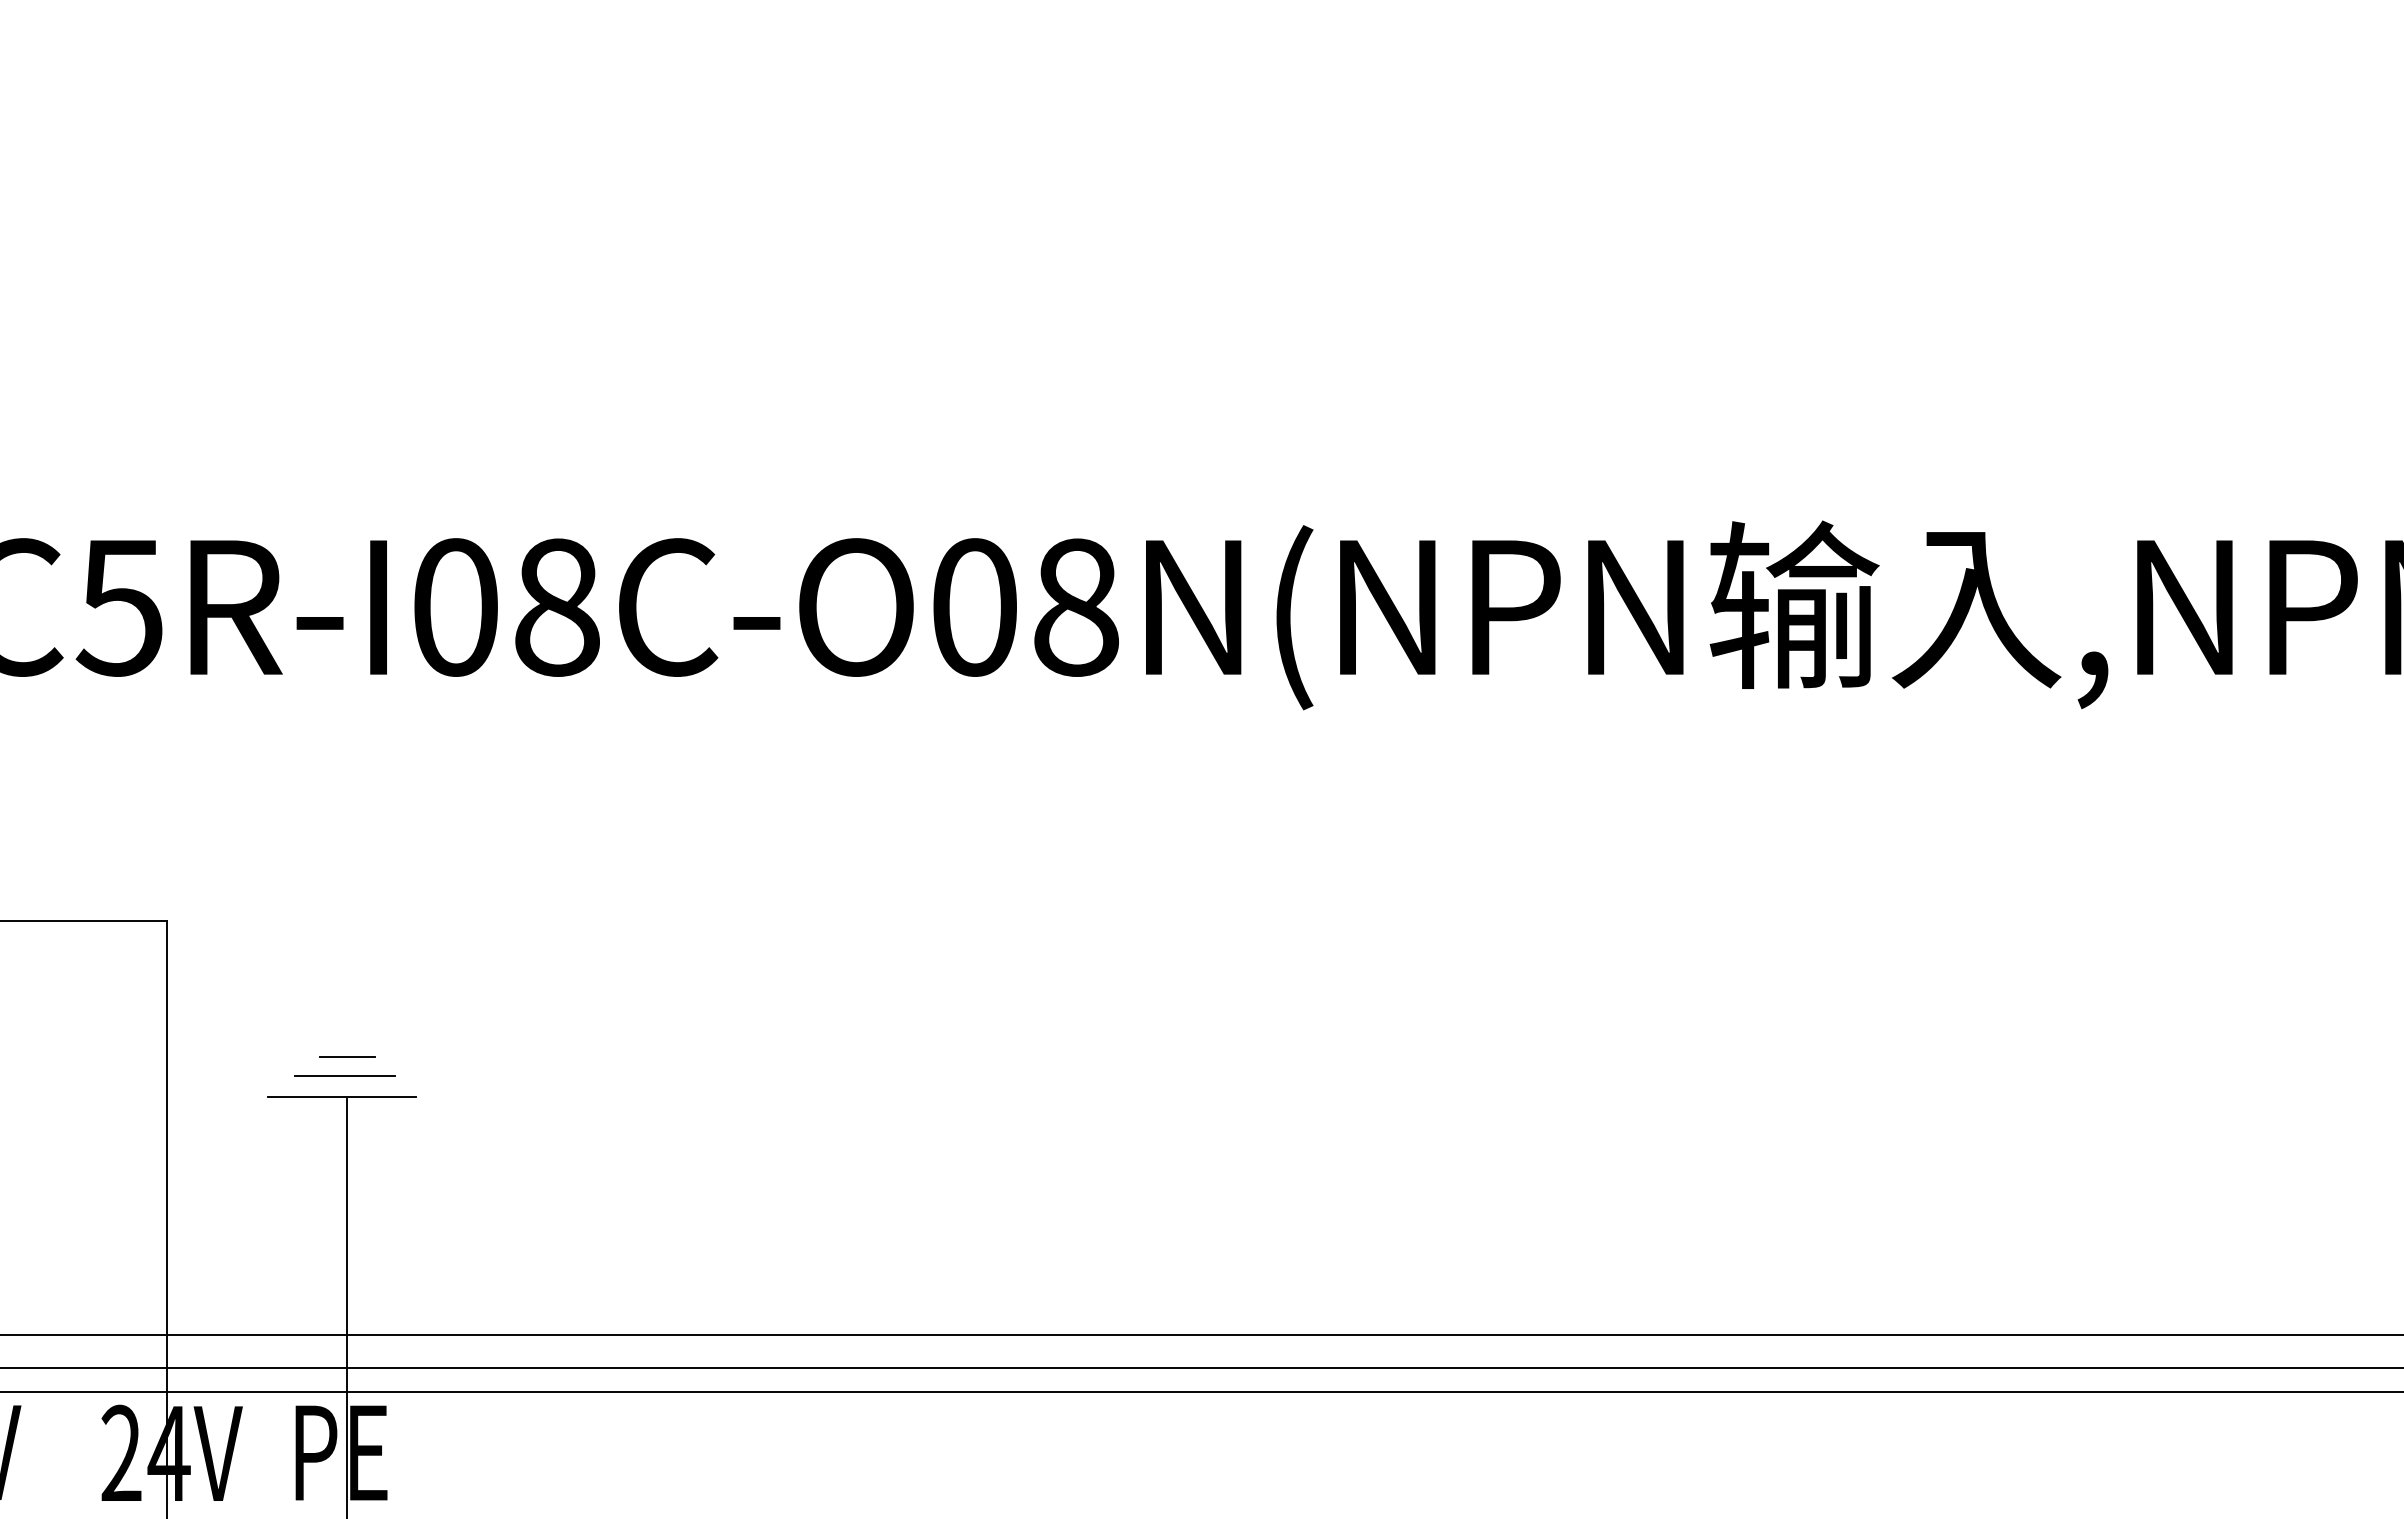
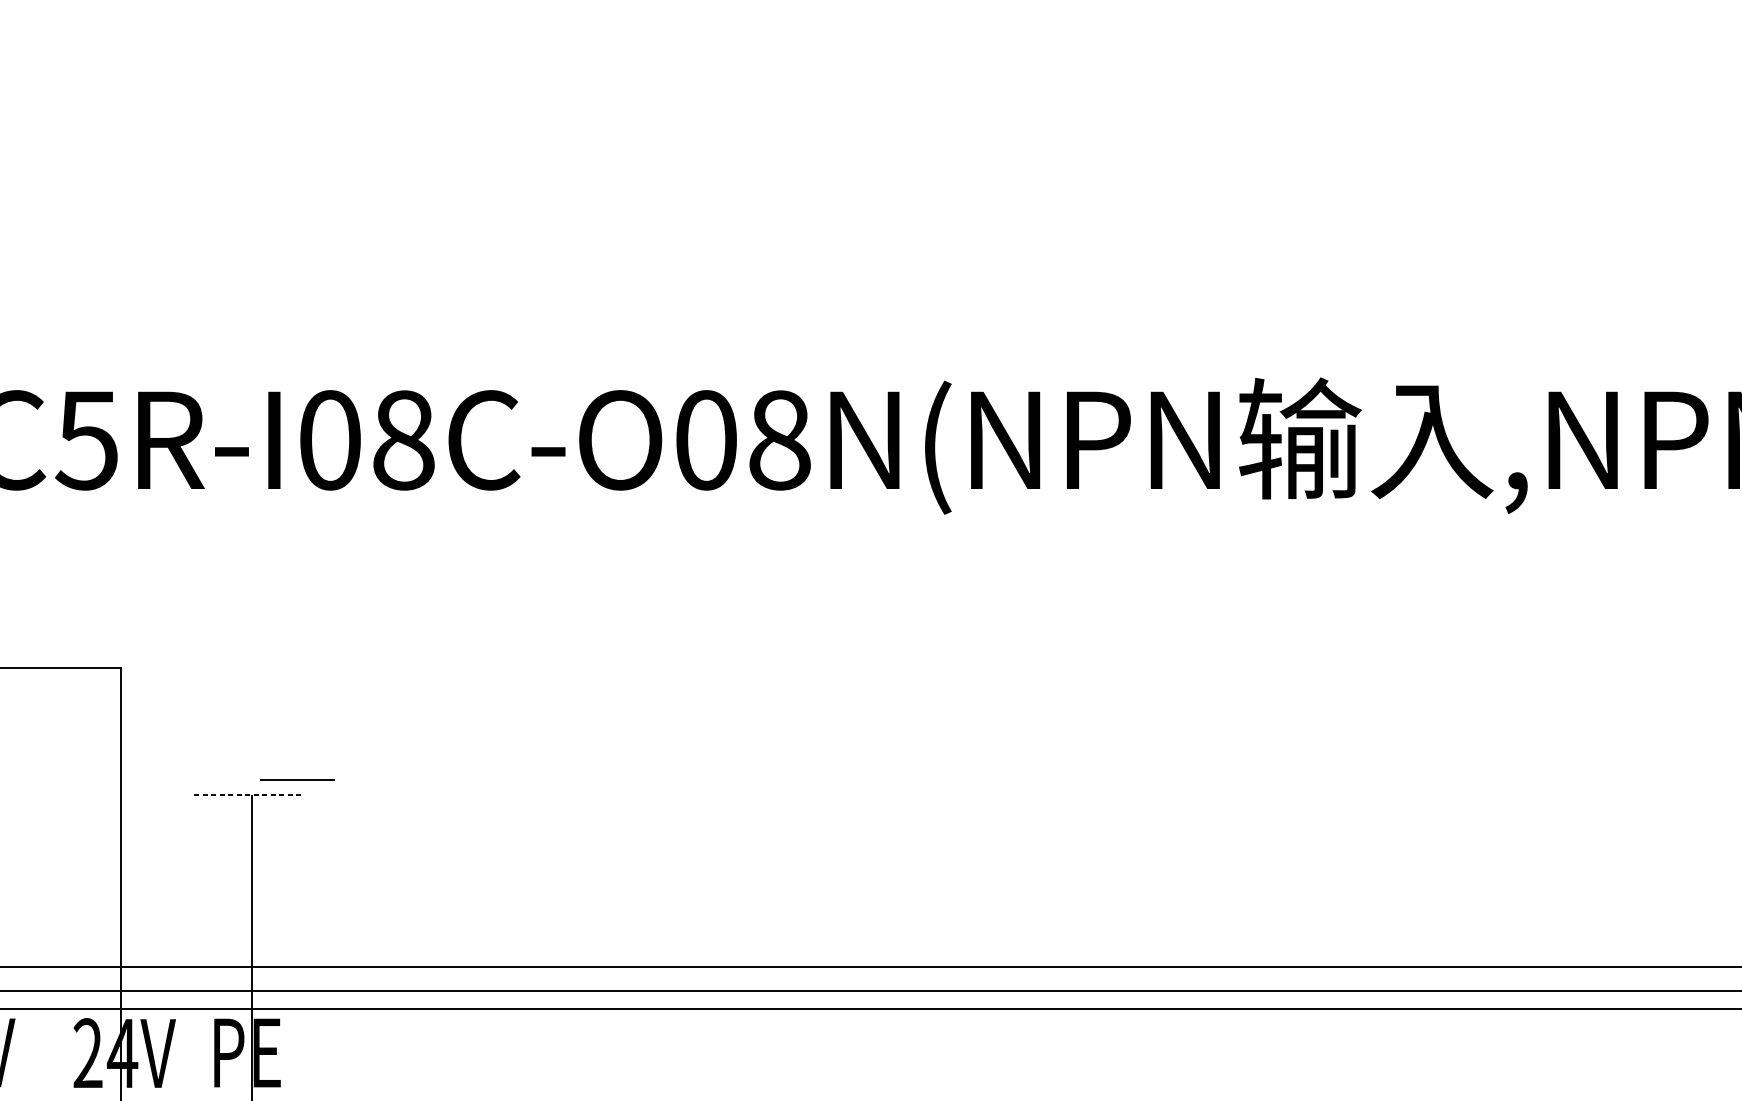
line: (347, 1056) -> (251, 765), removed
line: (344, 1075) -> (296, 779), moved
line: (341, 1096) -> (247, 794), solid -> dashed

